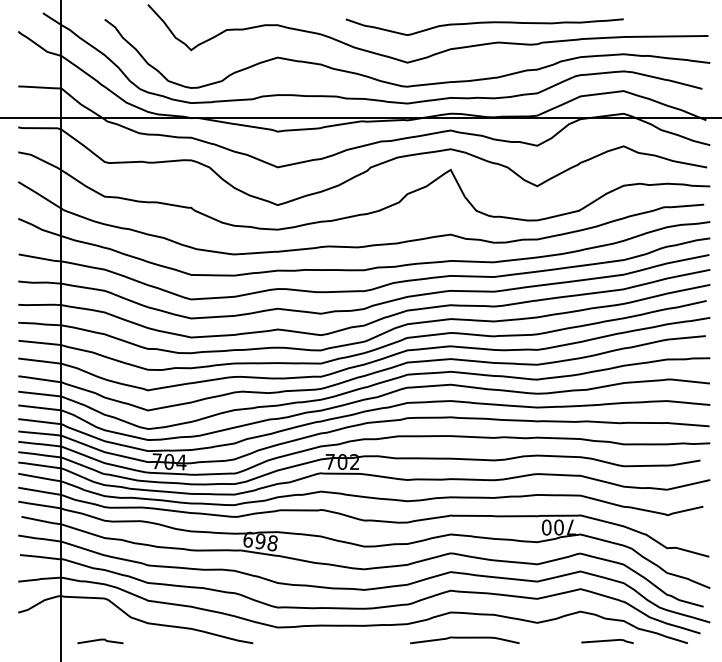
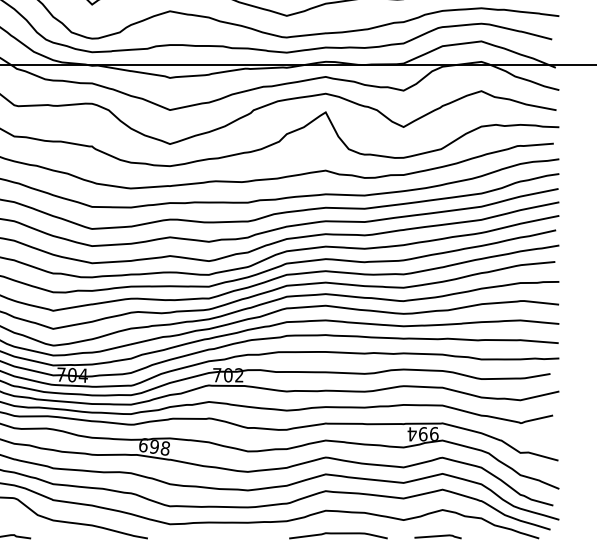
text: (558, 527) -> (422, 434), 700 -> 994
line: (607, 641) -> (438, 536), moved

